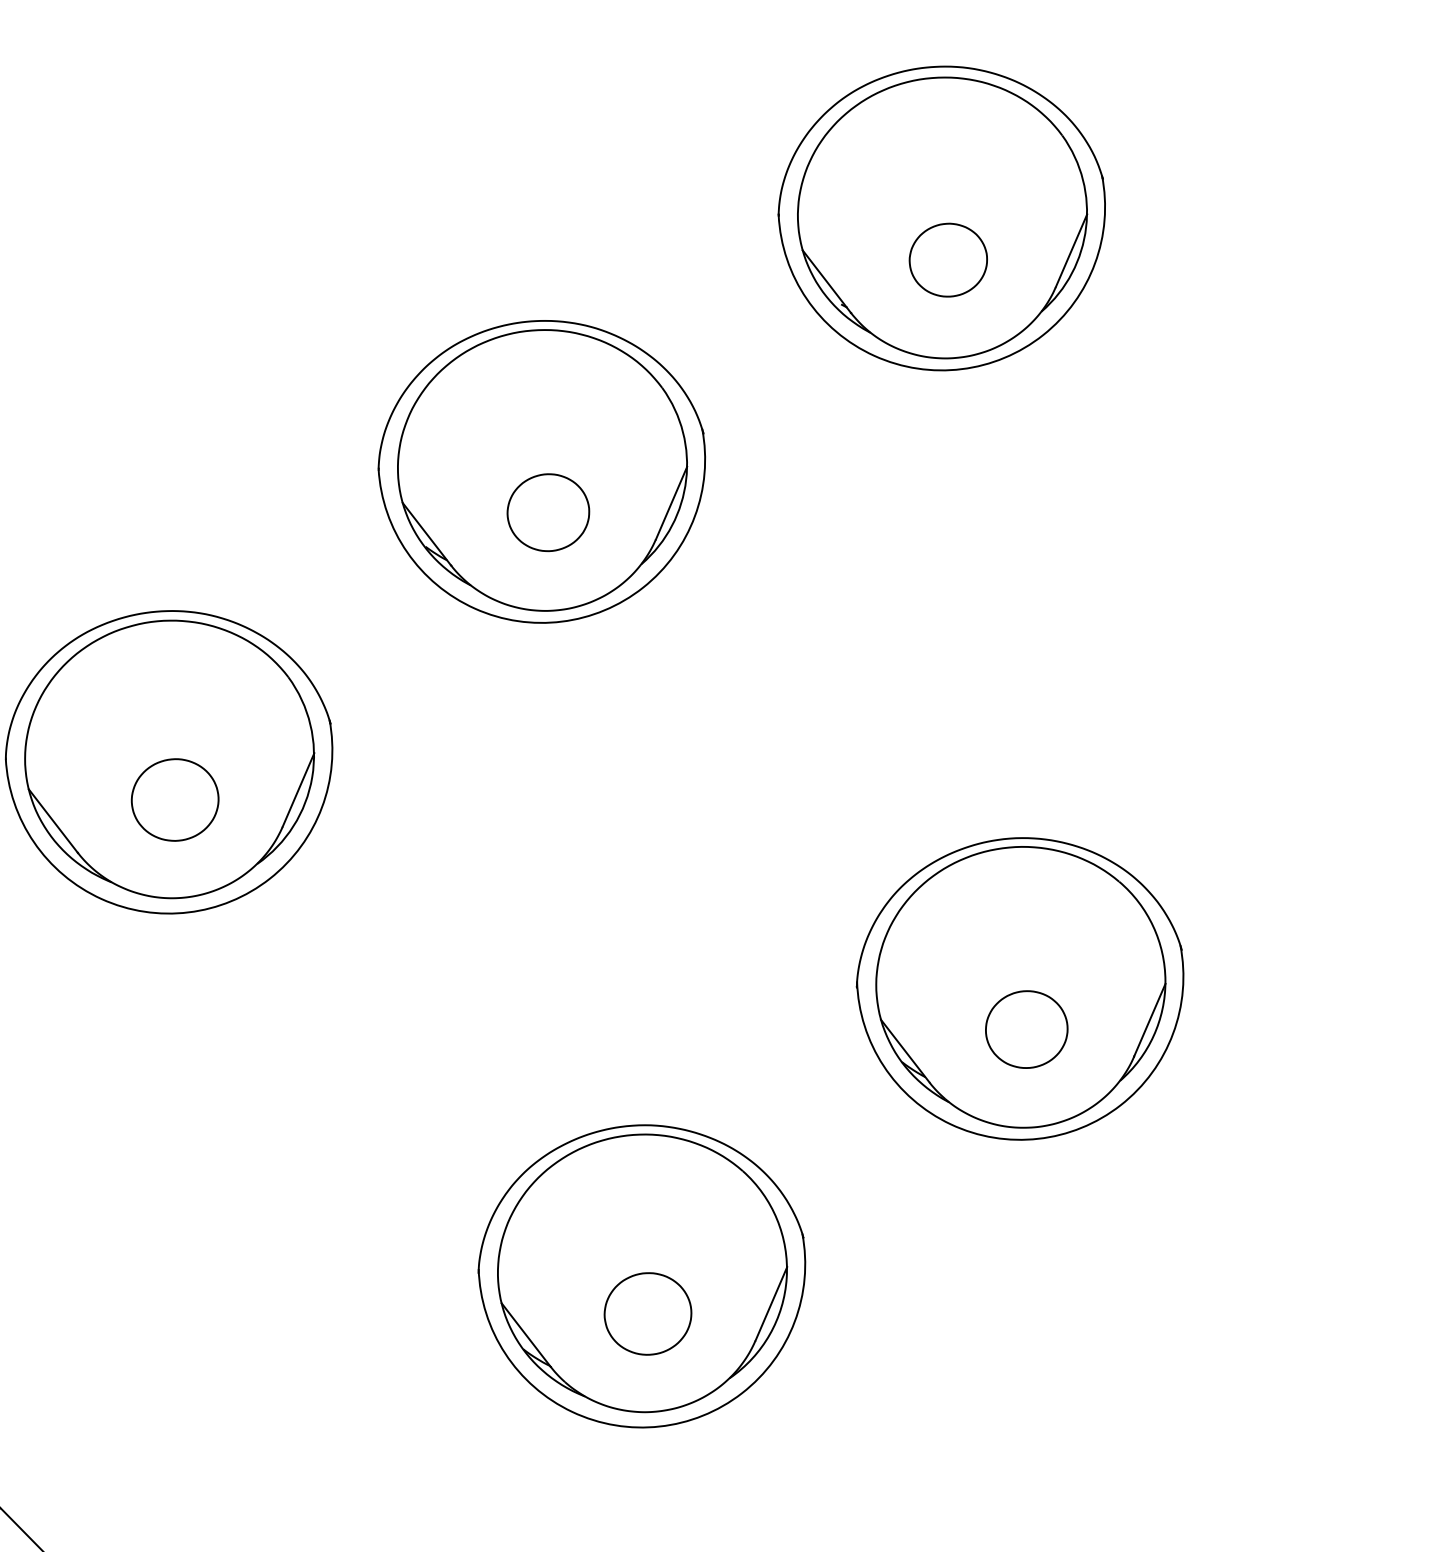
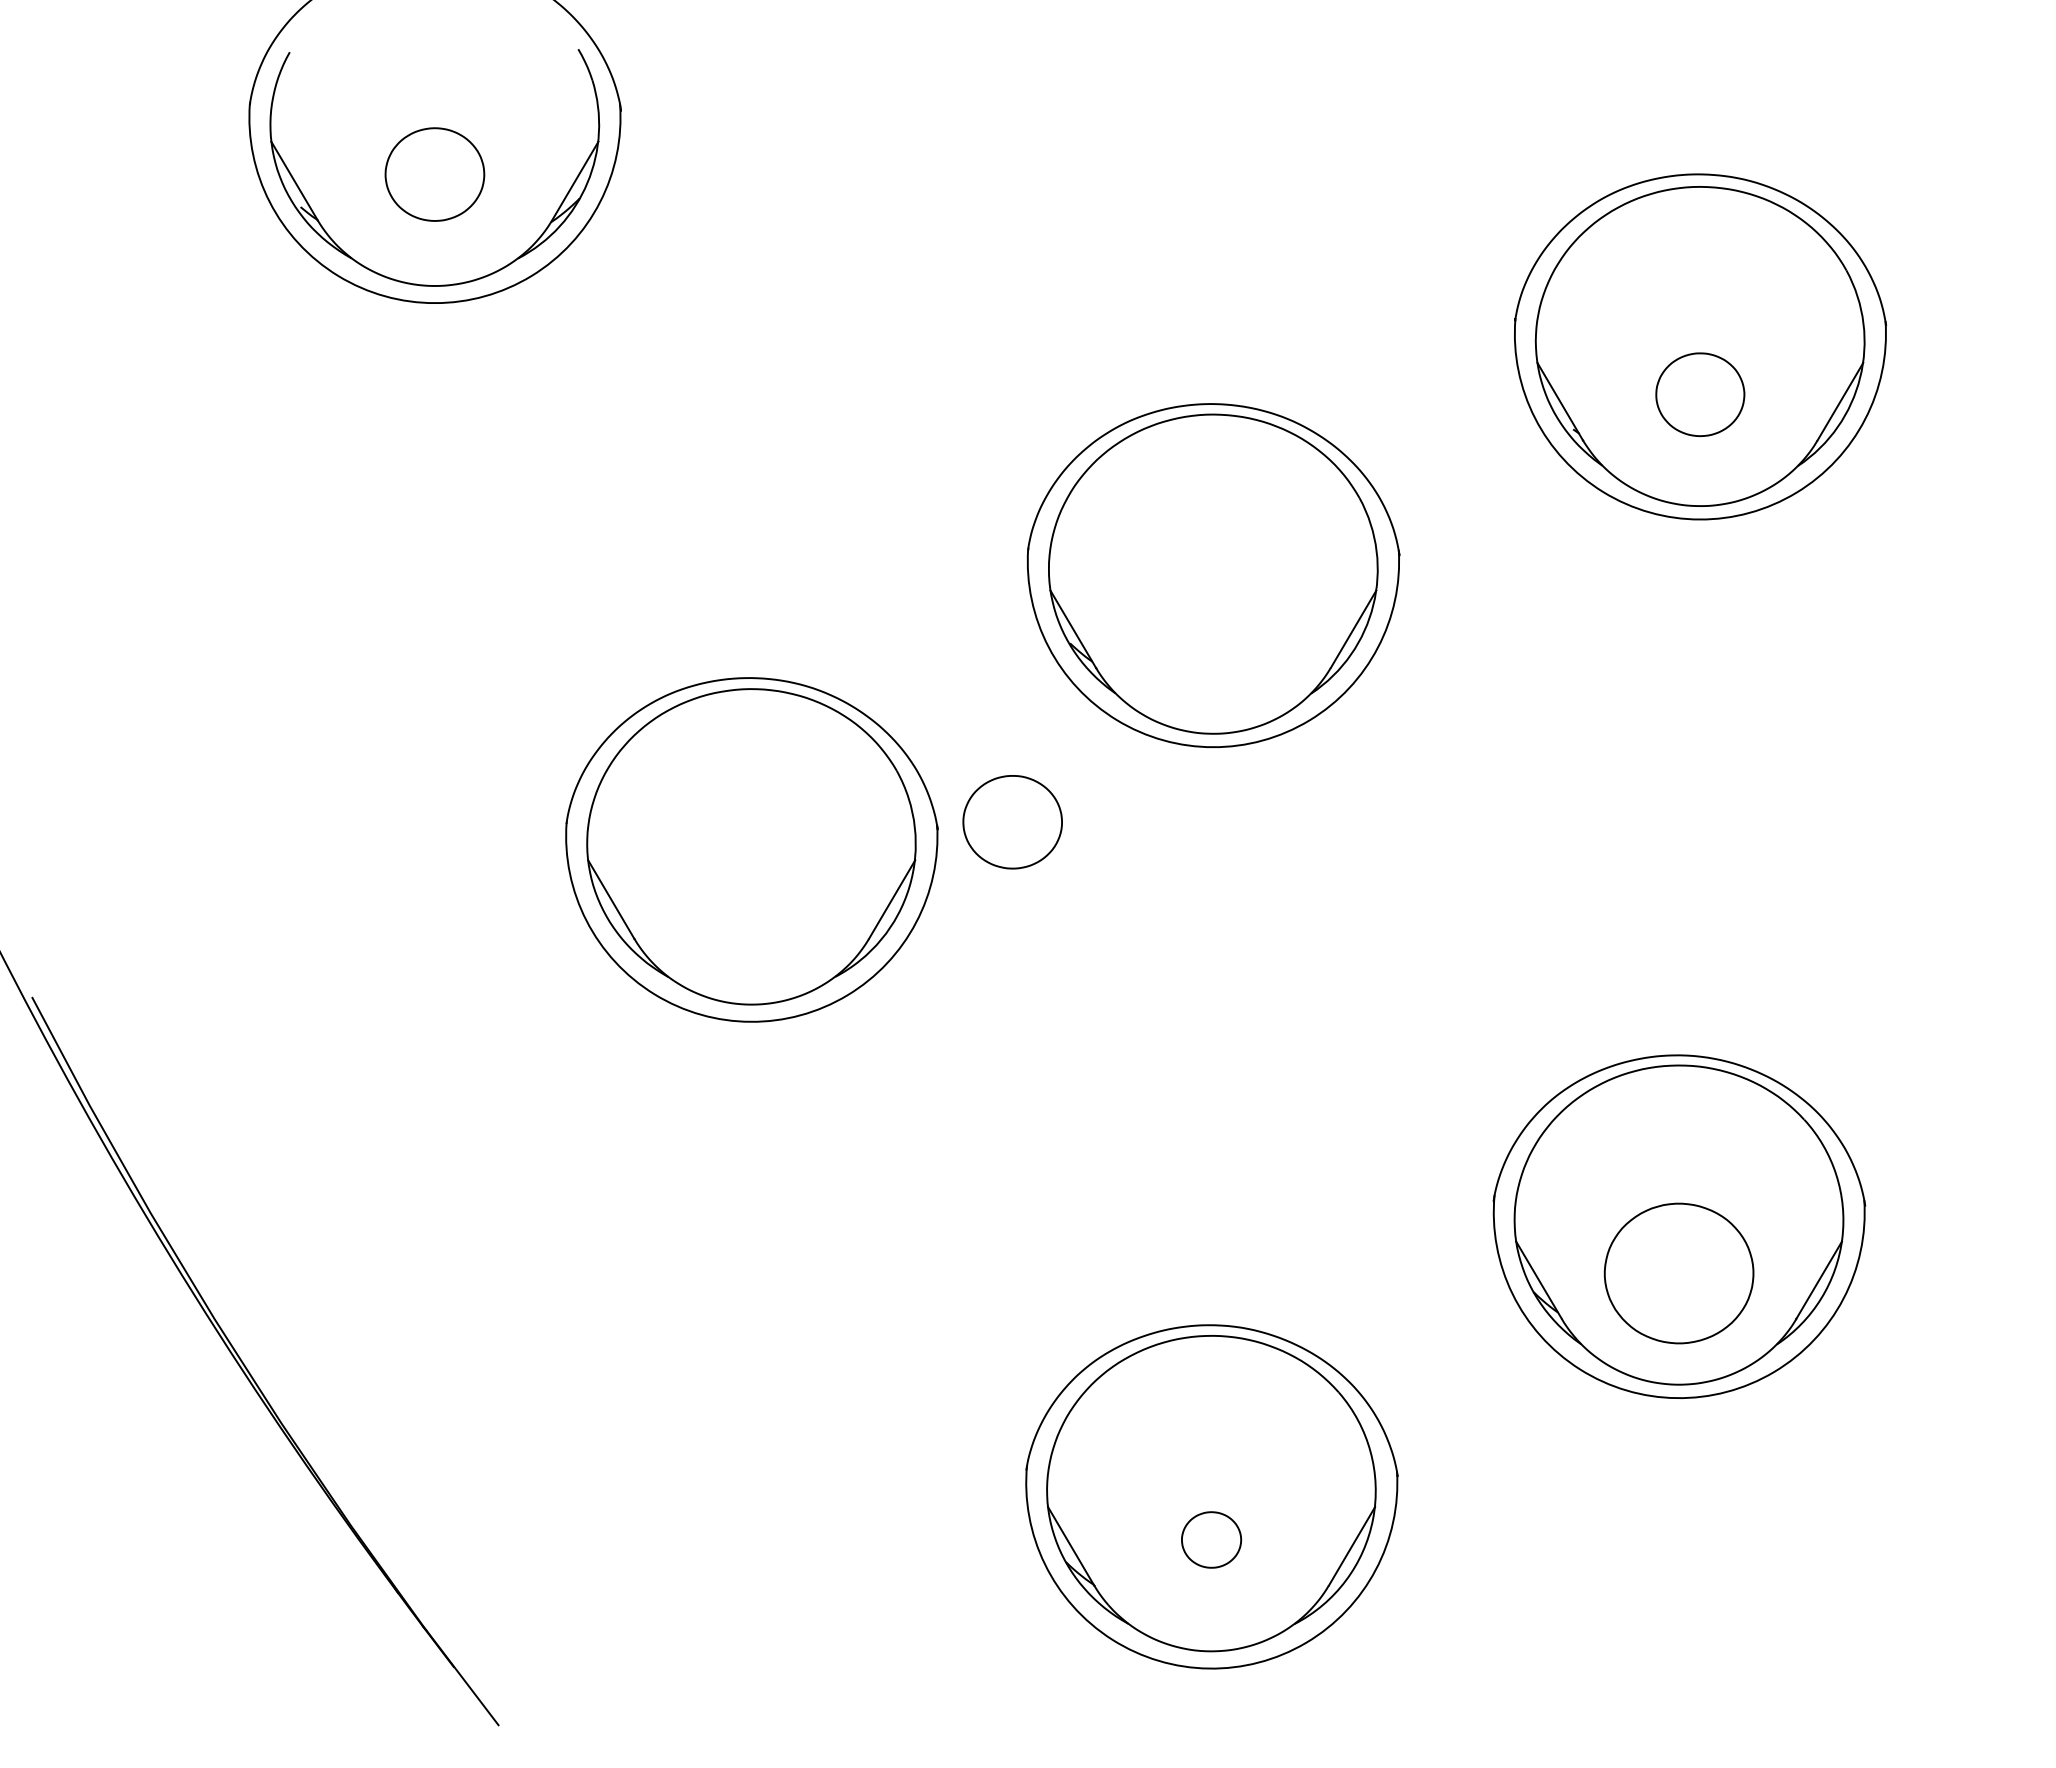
part: (548, 511) -> (1213, 621), removed
part: (175, 800) -> (1012, 822), moved
part: (1026, 1028) -> (1678, 1272), size x1.6
part: (647, 1313) -> (1211, 1539), size x0.6

